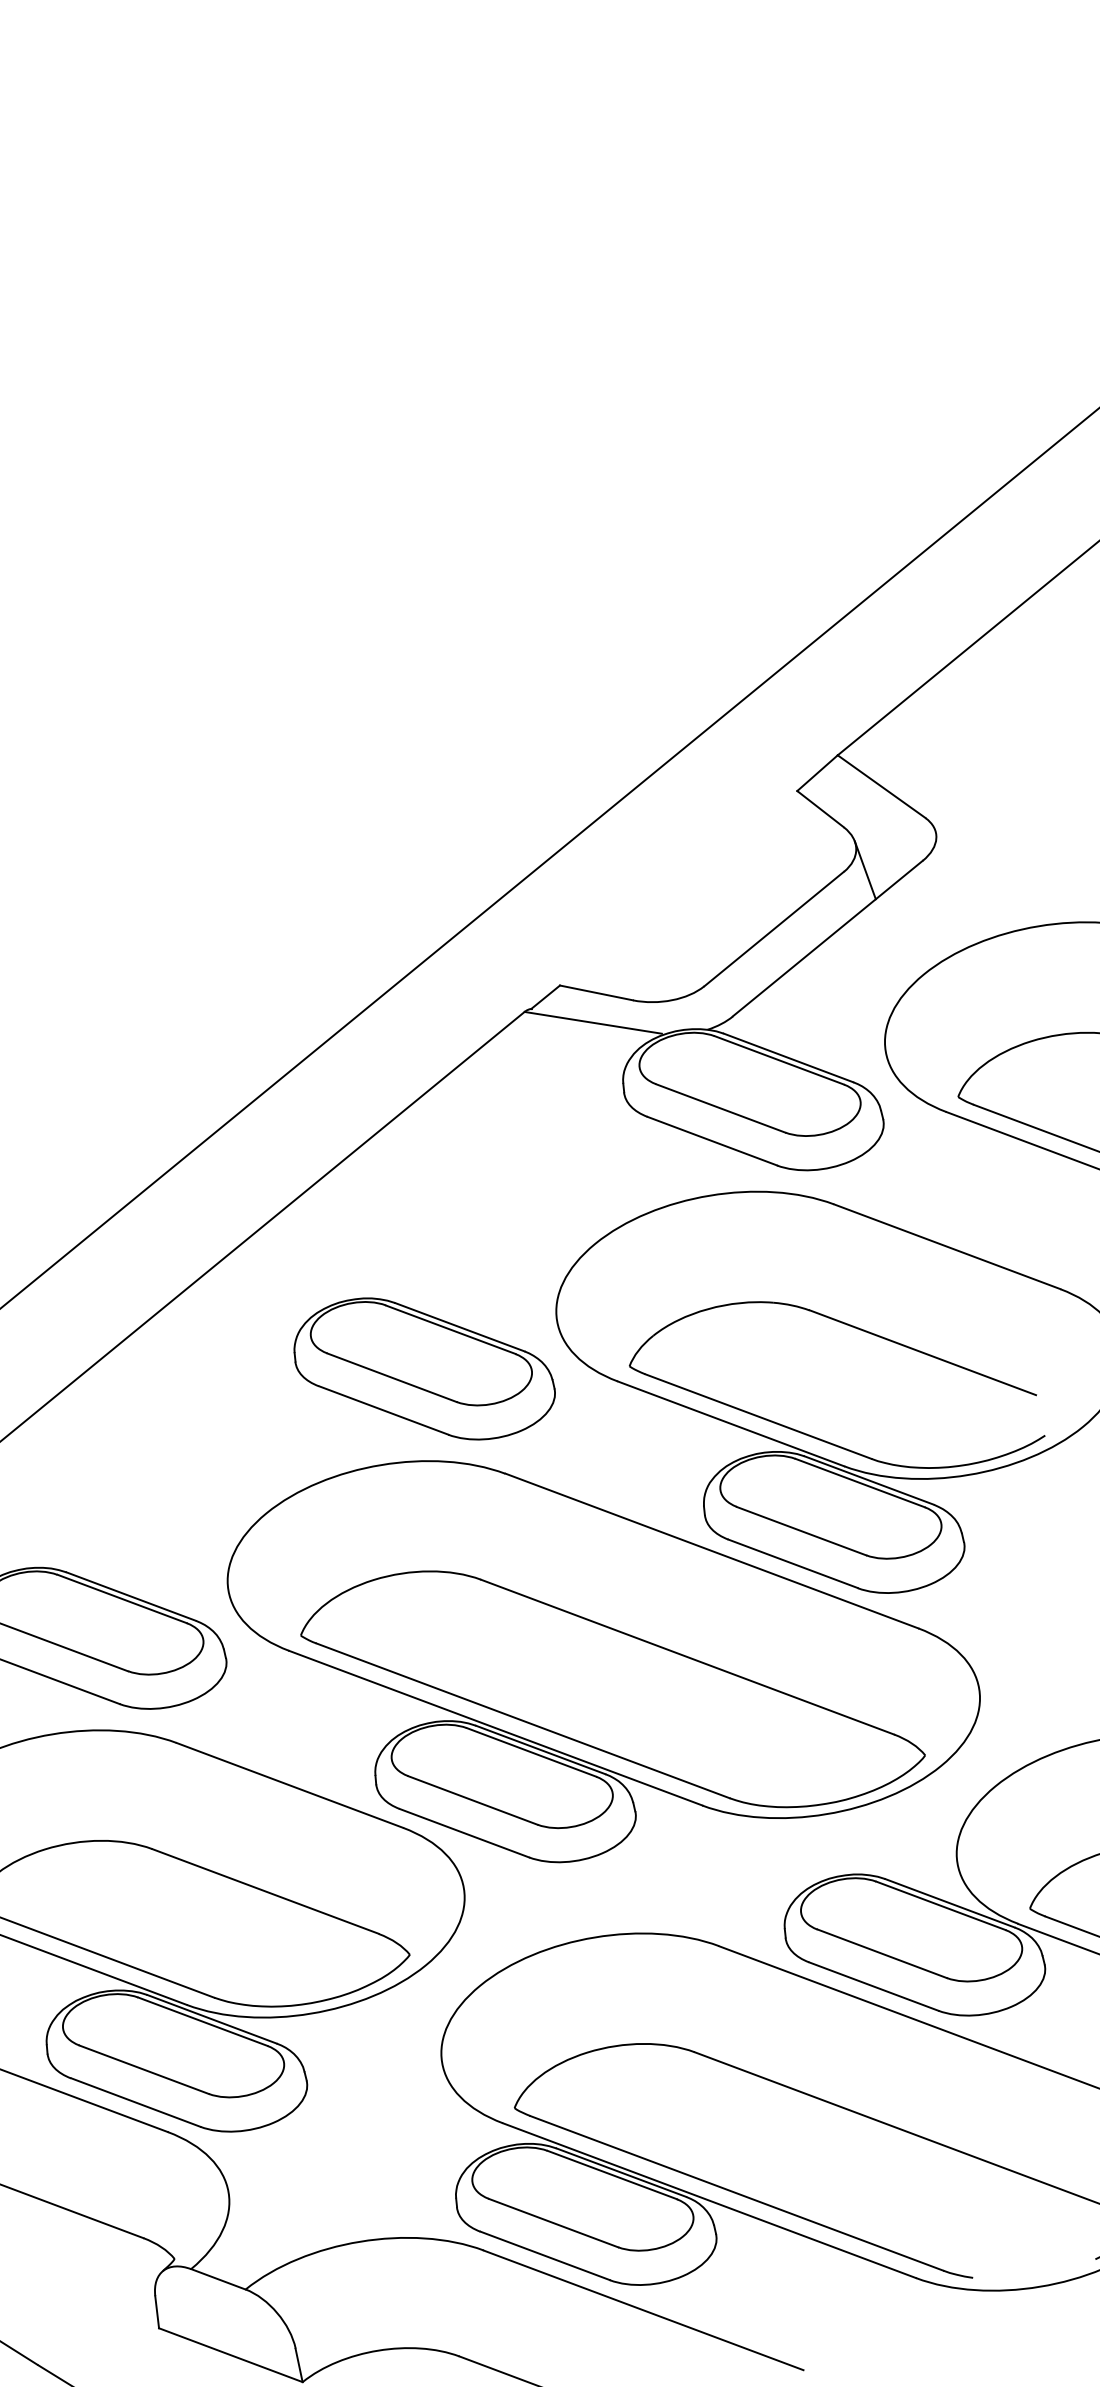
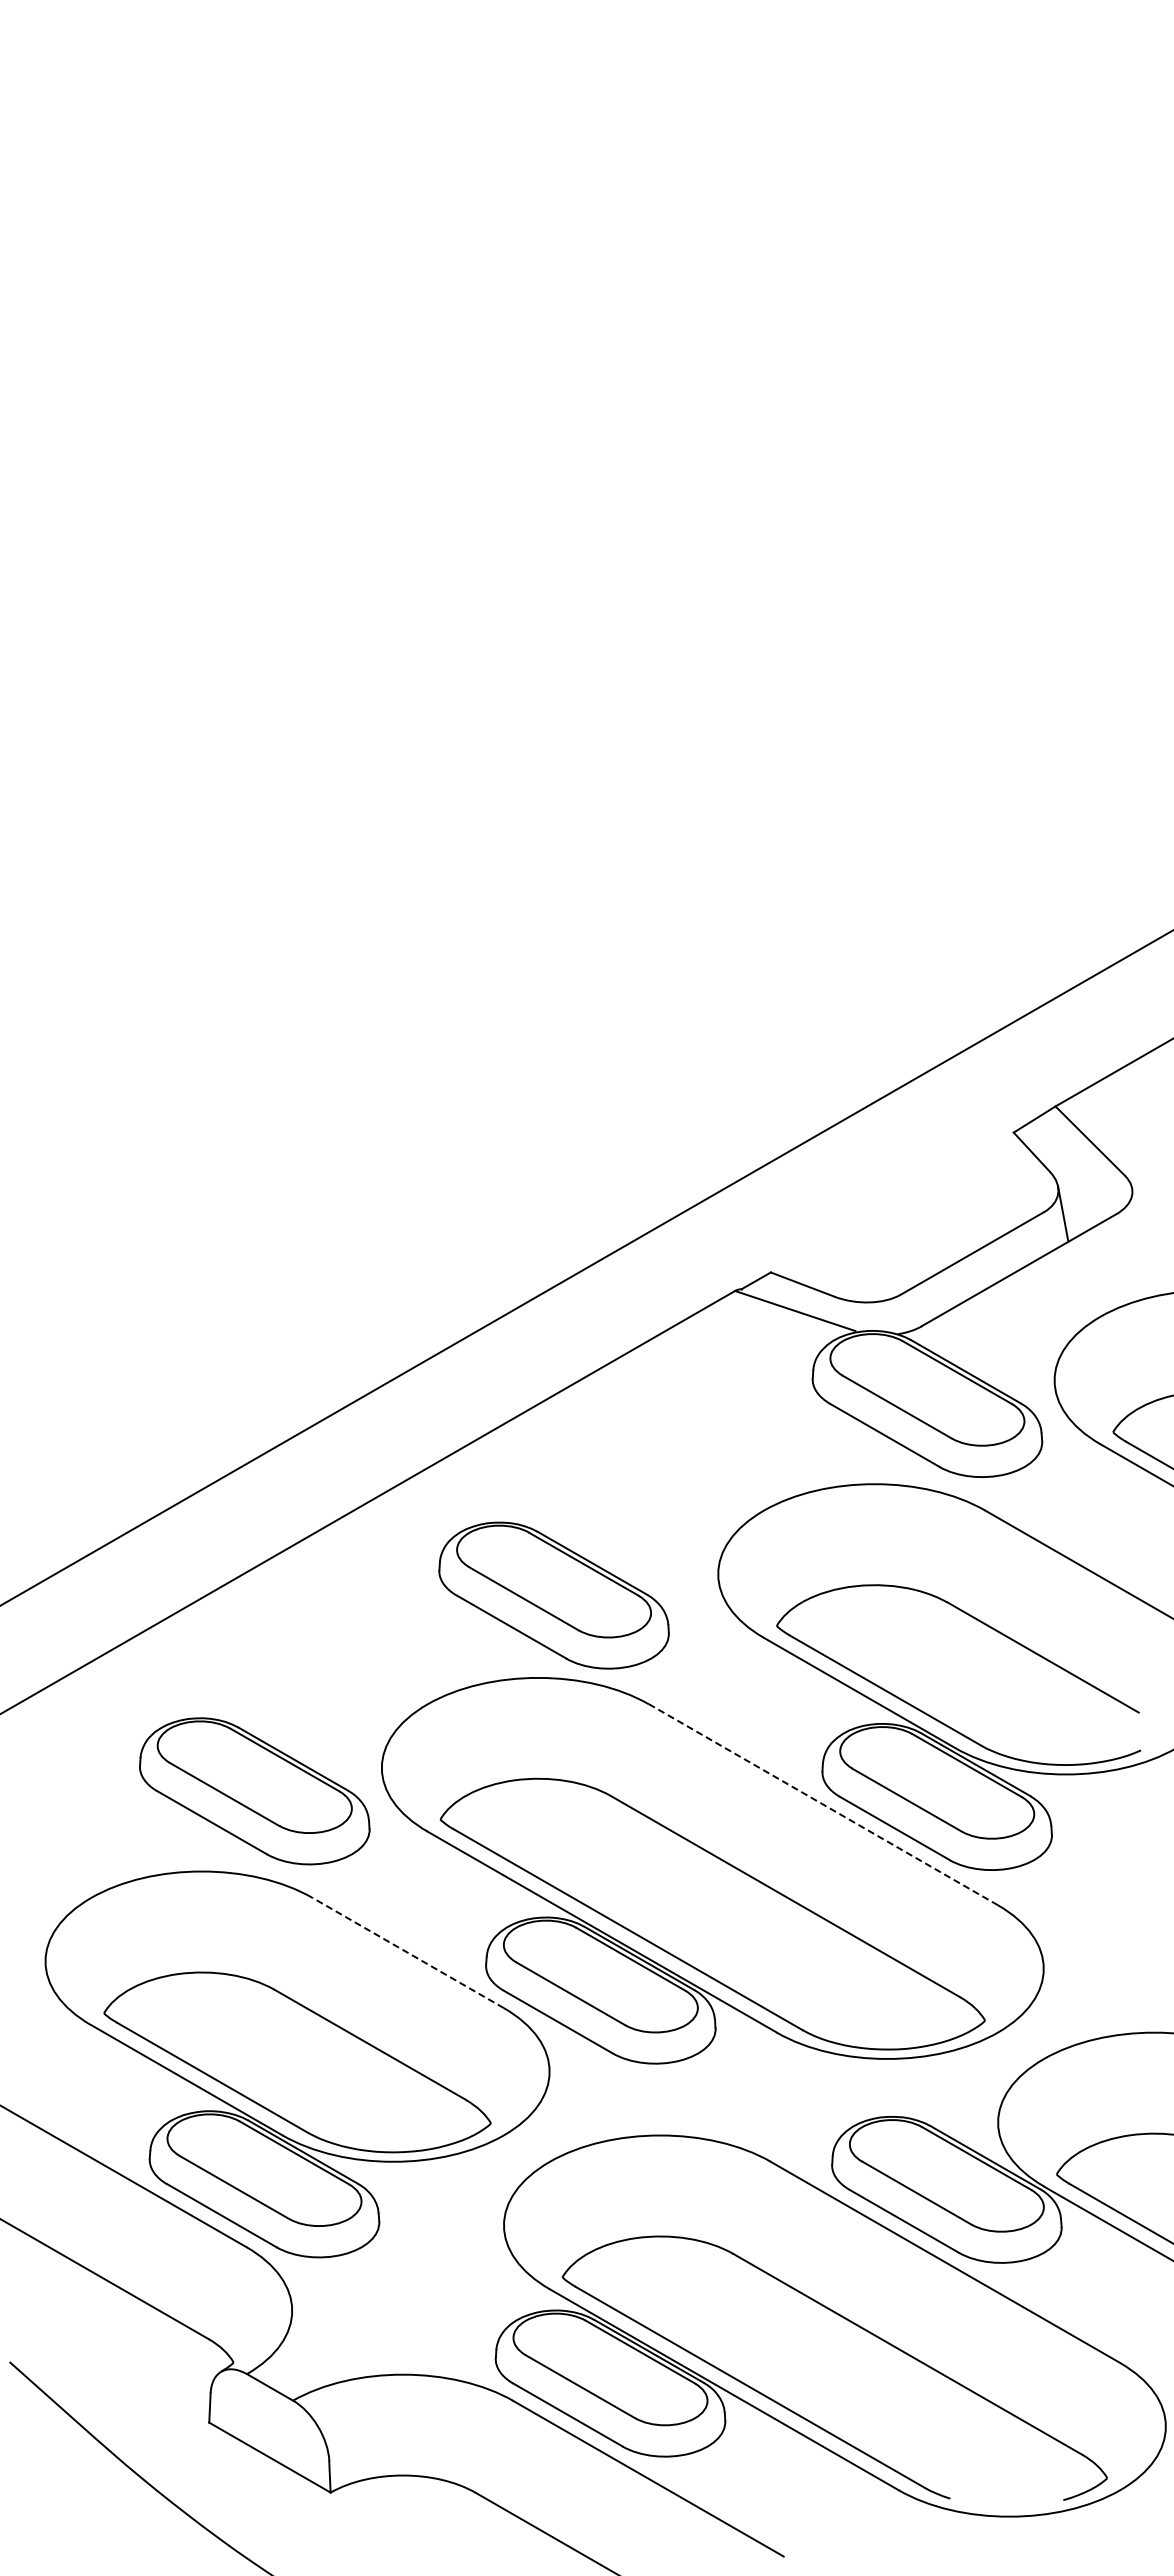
part: (423, 1368) -> (553, 1595), moved
line: (711, 1550) -> (823, 1804), solid -> dashed
line: (289, 1785) -> (407, 1952), solid -> dashed

